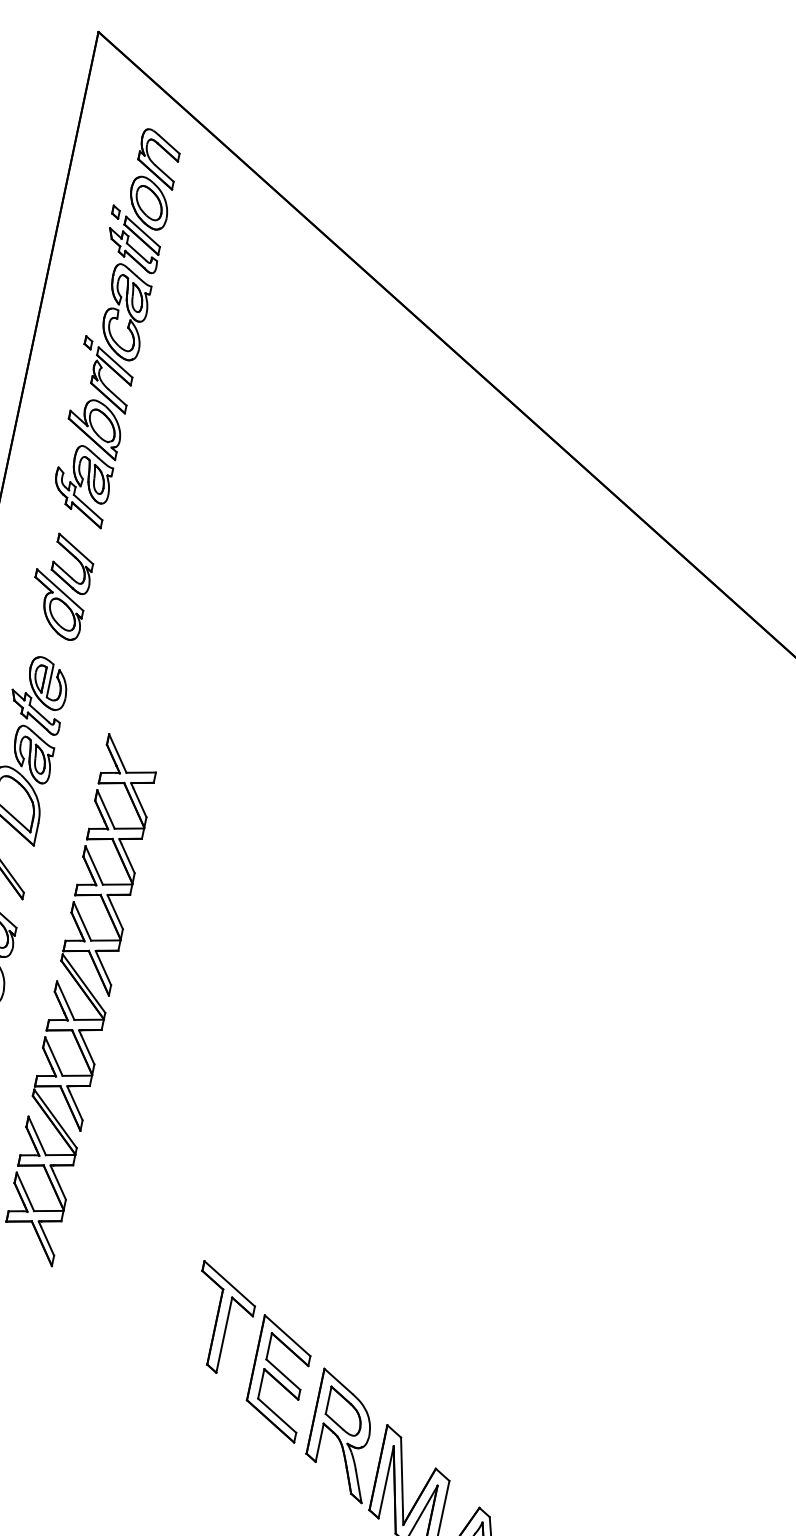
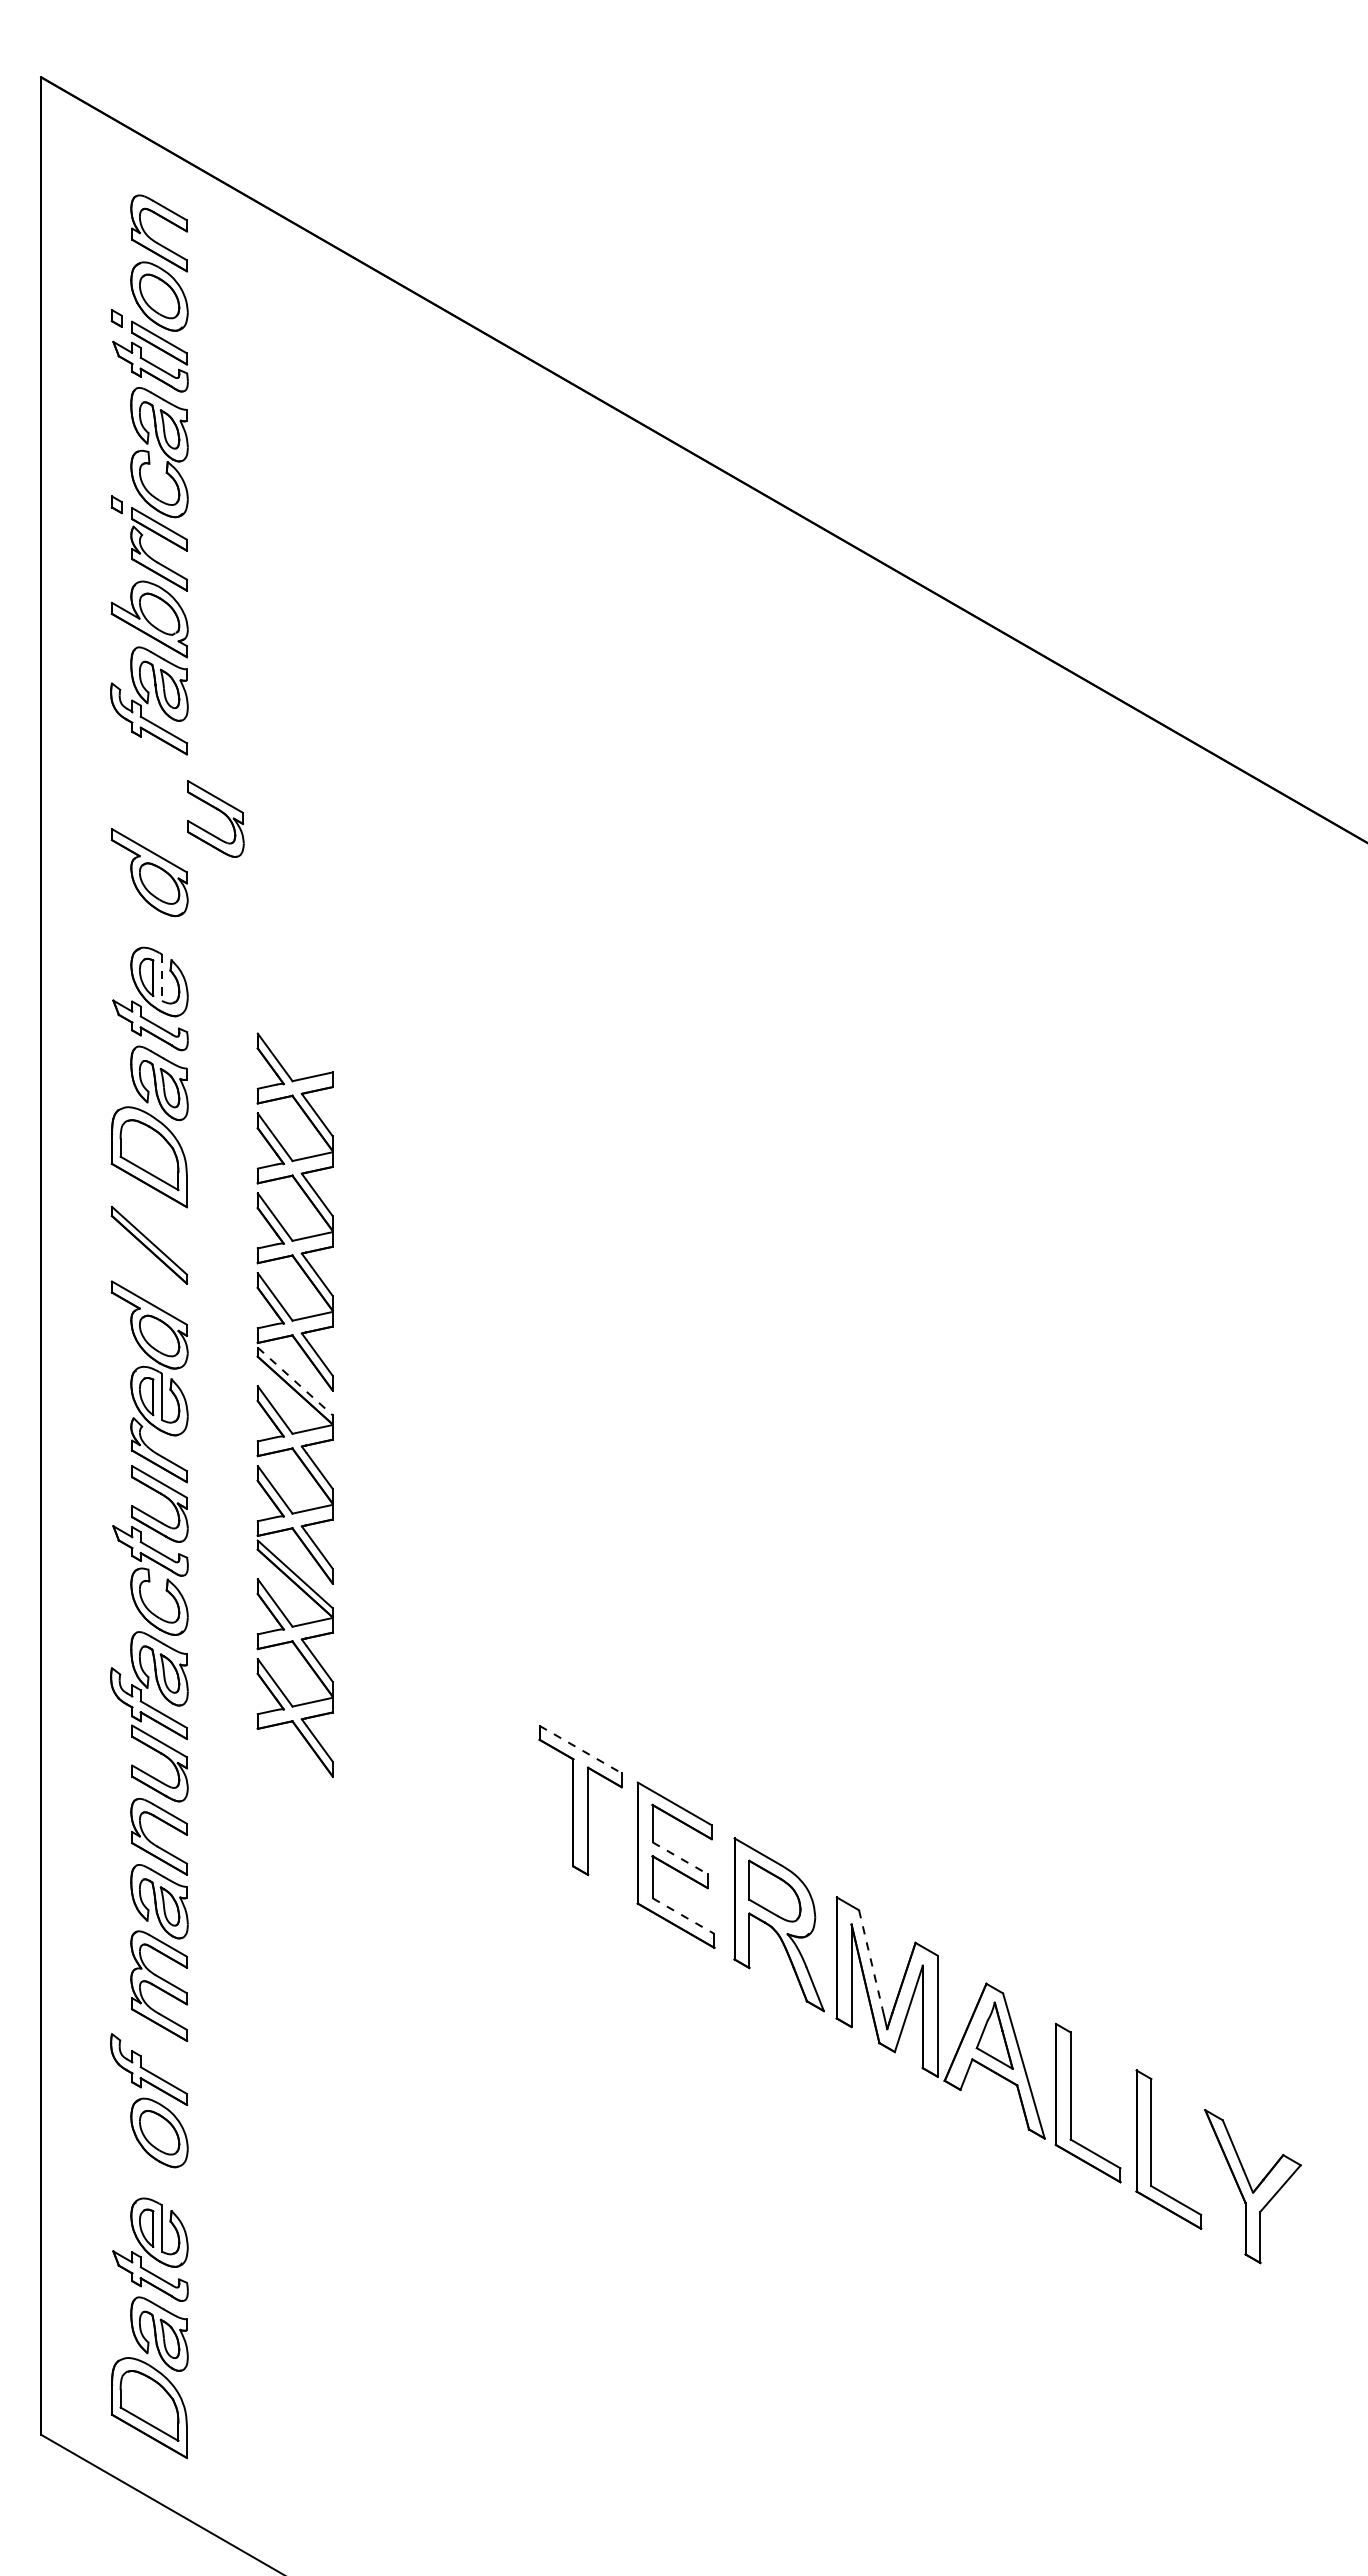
part: (77, 560) -> (220, 812), moved
line: (49, 681) -> (161, 978), solid -> dashed
line: (84, 983) -> (295, 1381), solid -> dashed
line: (230, 1283) -> (581, 1749), solid -> dashed
line: (283, 1374) -> (680, 1858), solid -> dashed
line: (277, 1415) -> (683, 1916), solid -> dashed
line: (401, 1473) -> (870, 1959), solid -> dashed

